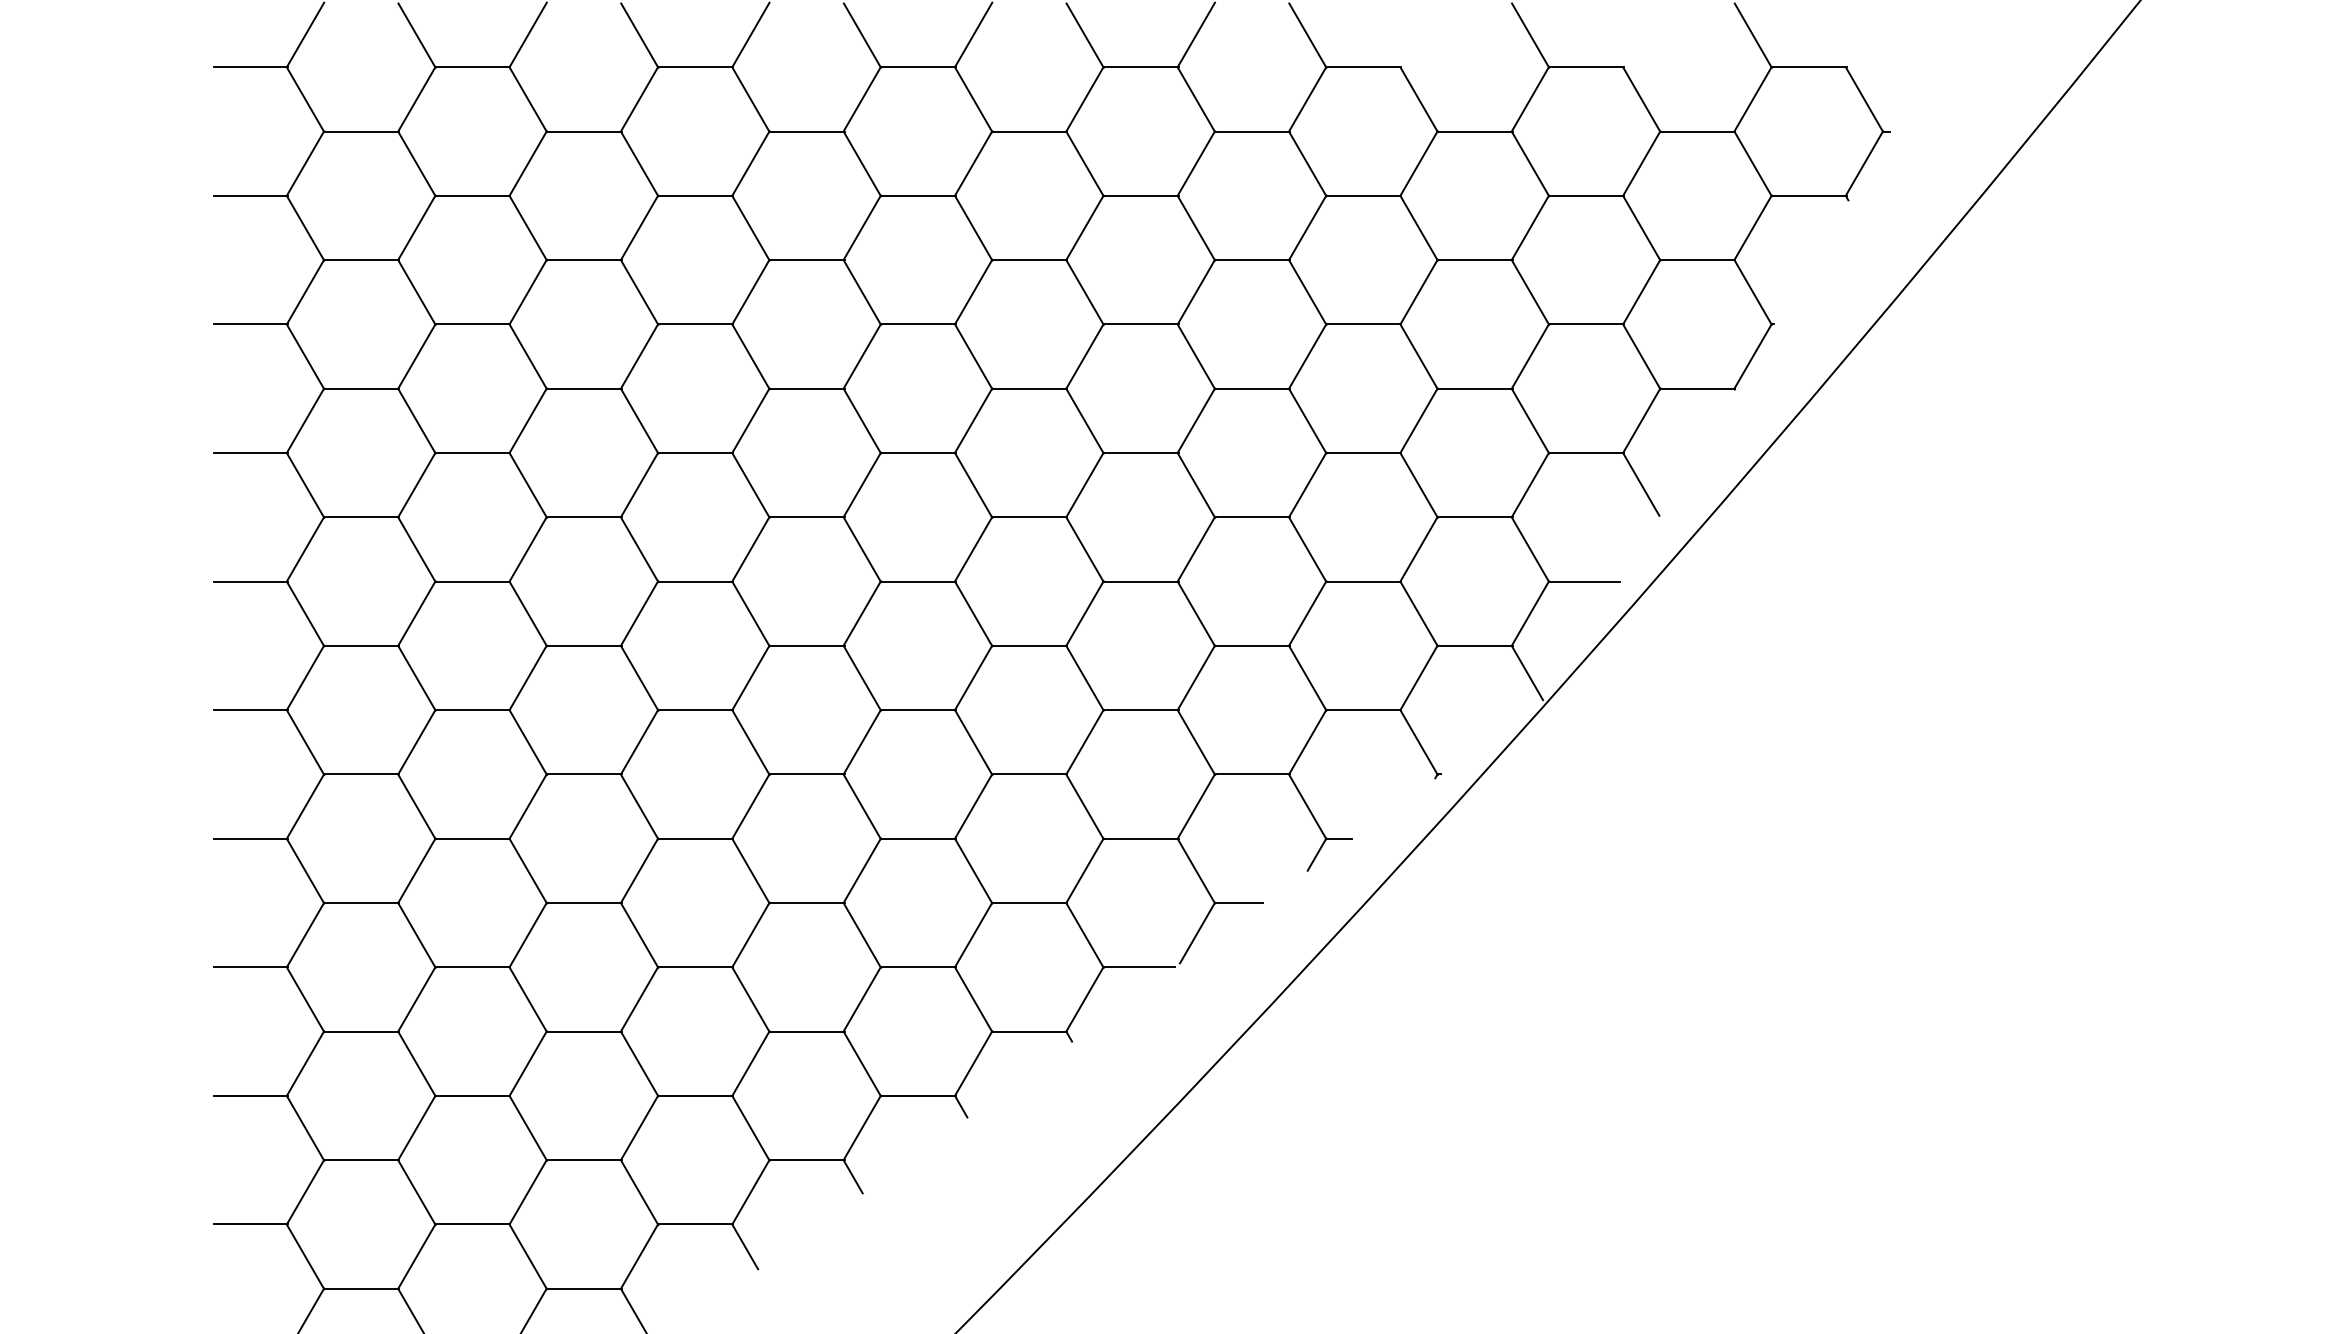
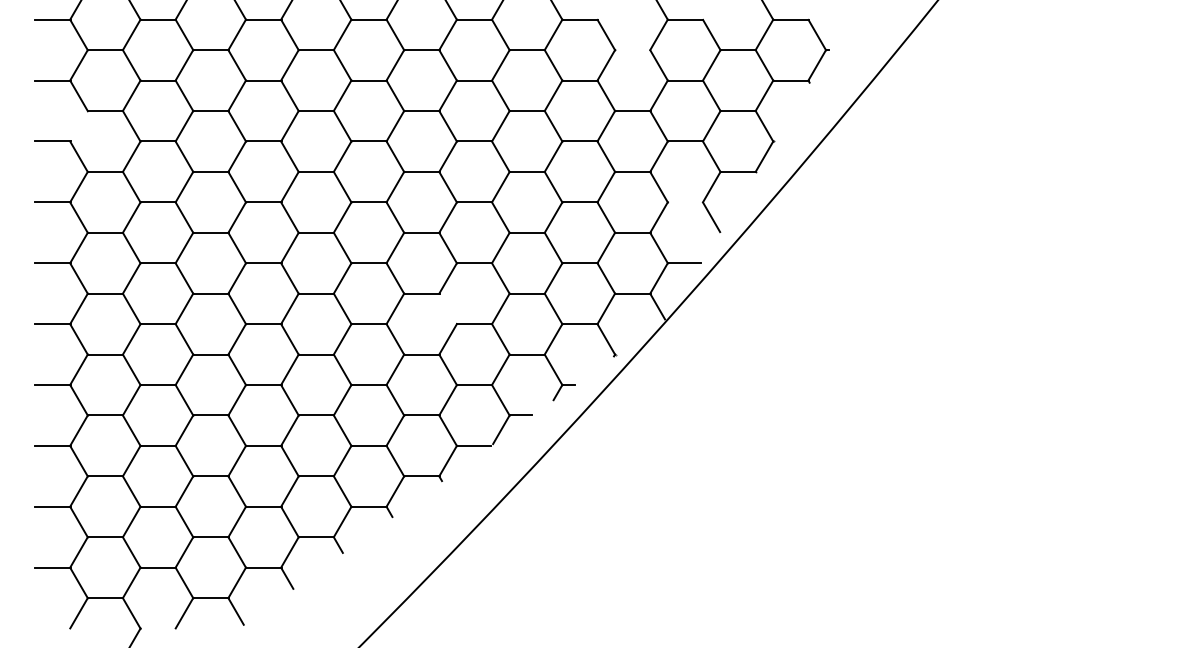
line: (1474, 132) -> (632, 50), removed
line: (304, 290) -> (78, 125), removed
line: (1586, 453) -> (685, 202), removed
line: (1085, 677) -> (448, 308), removed

